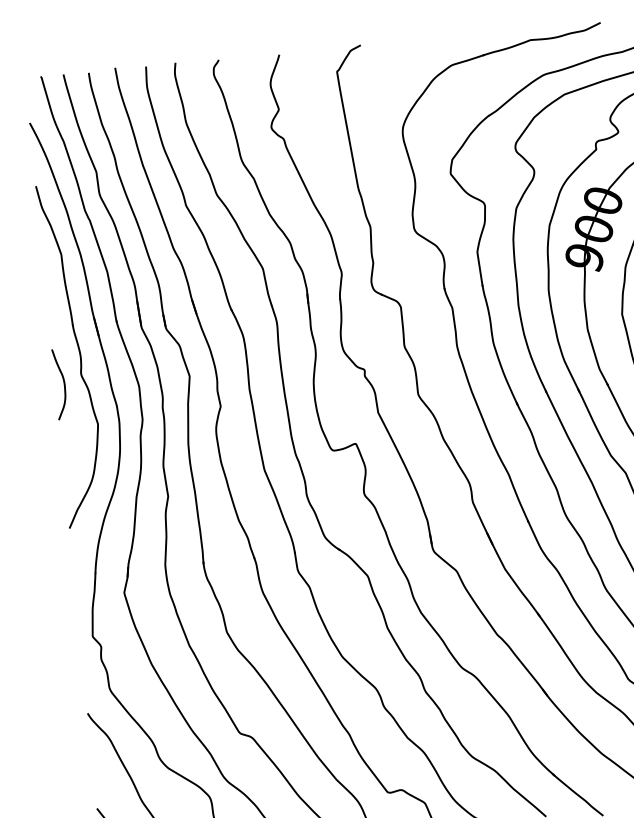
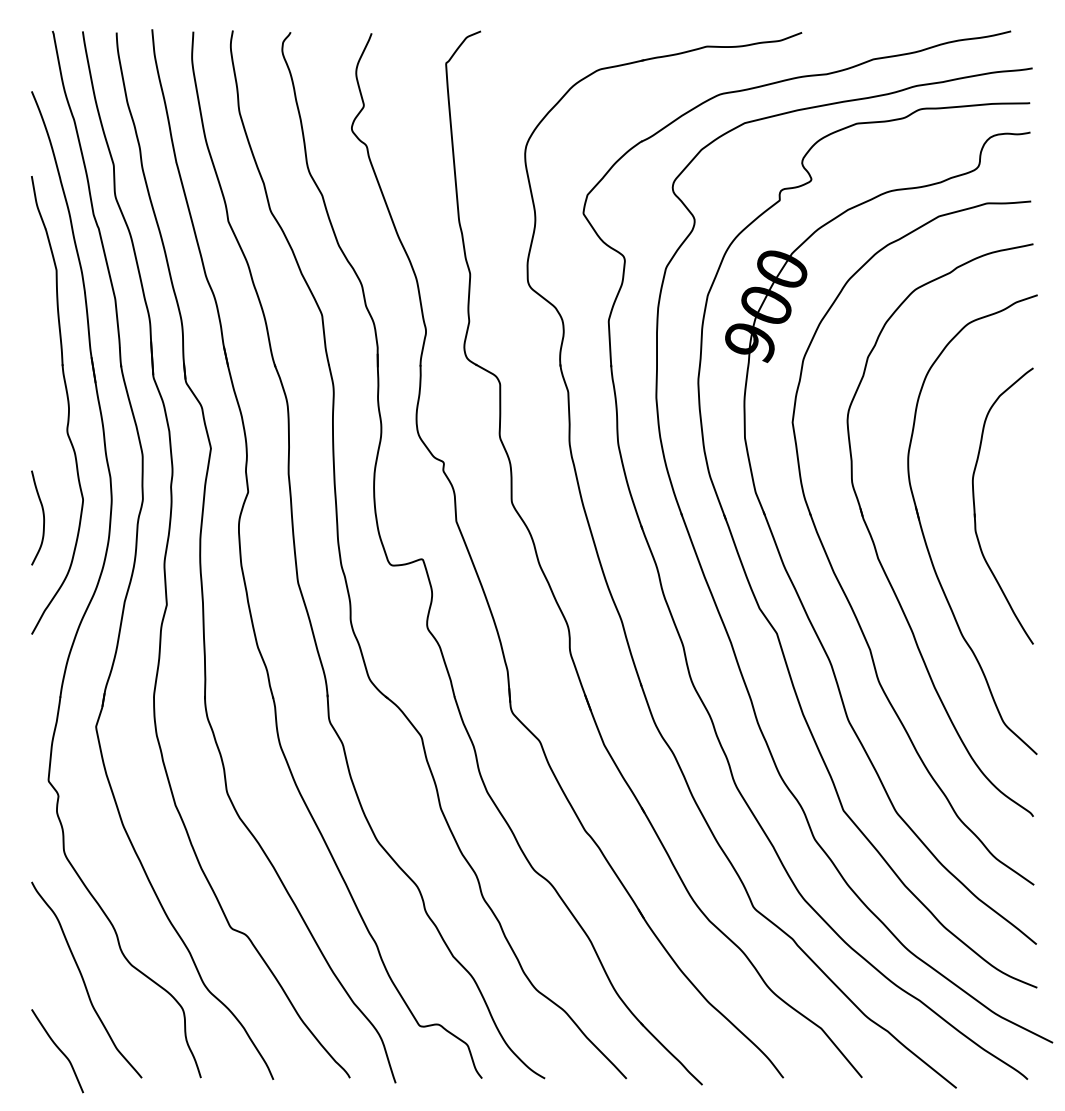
curve: (63, 381) -> (42, 514), moved

